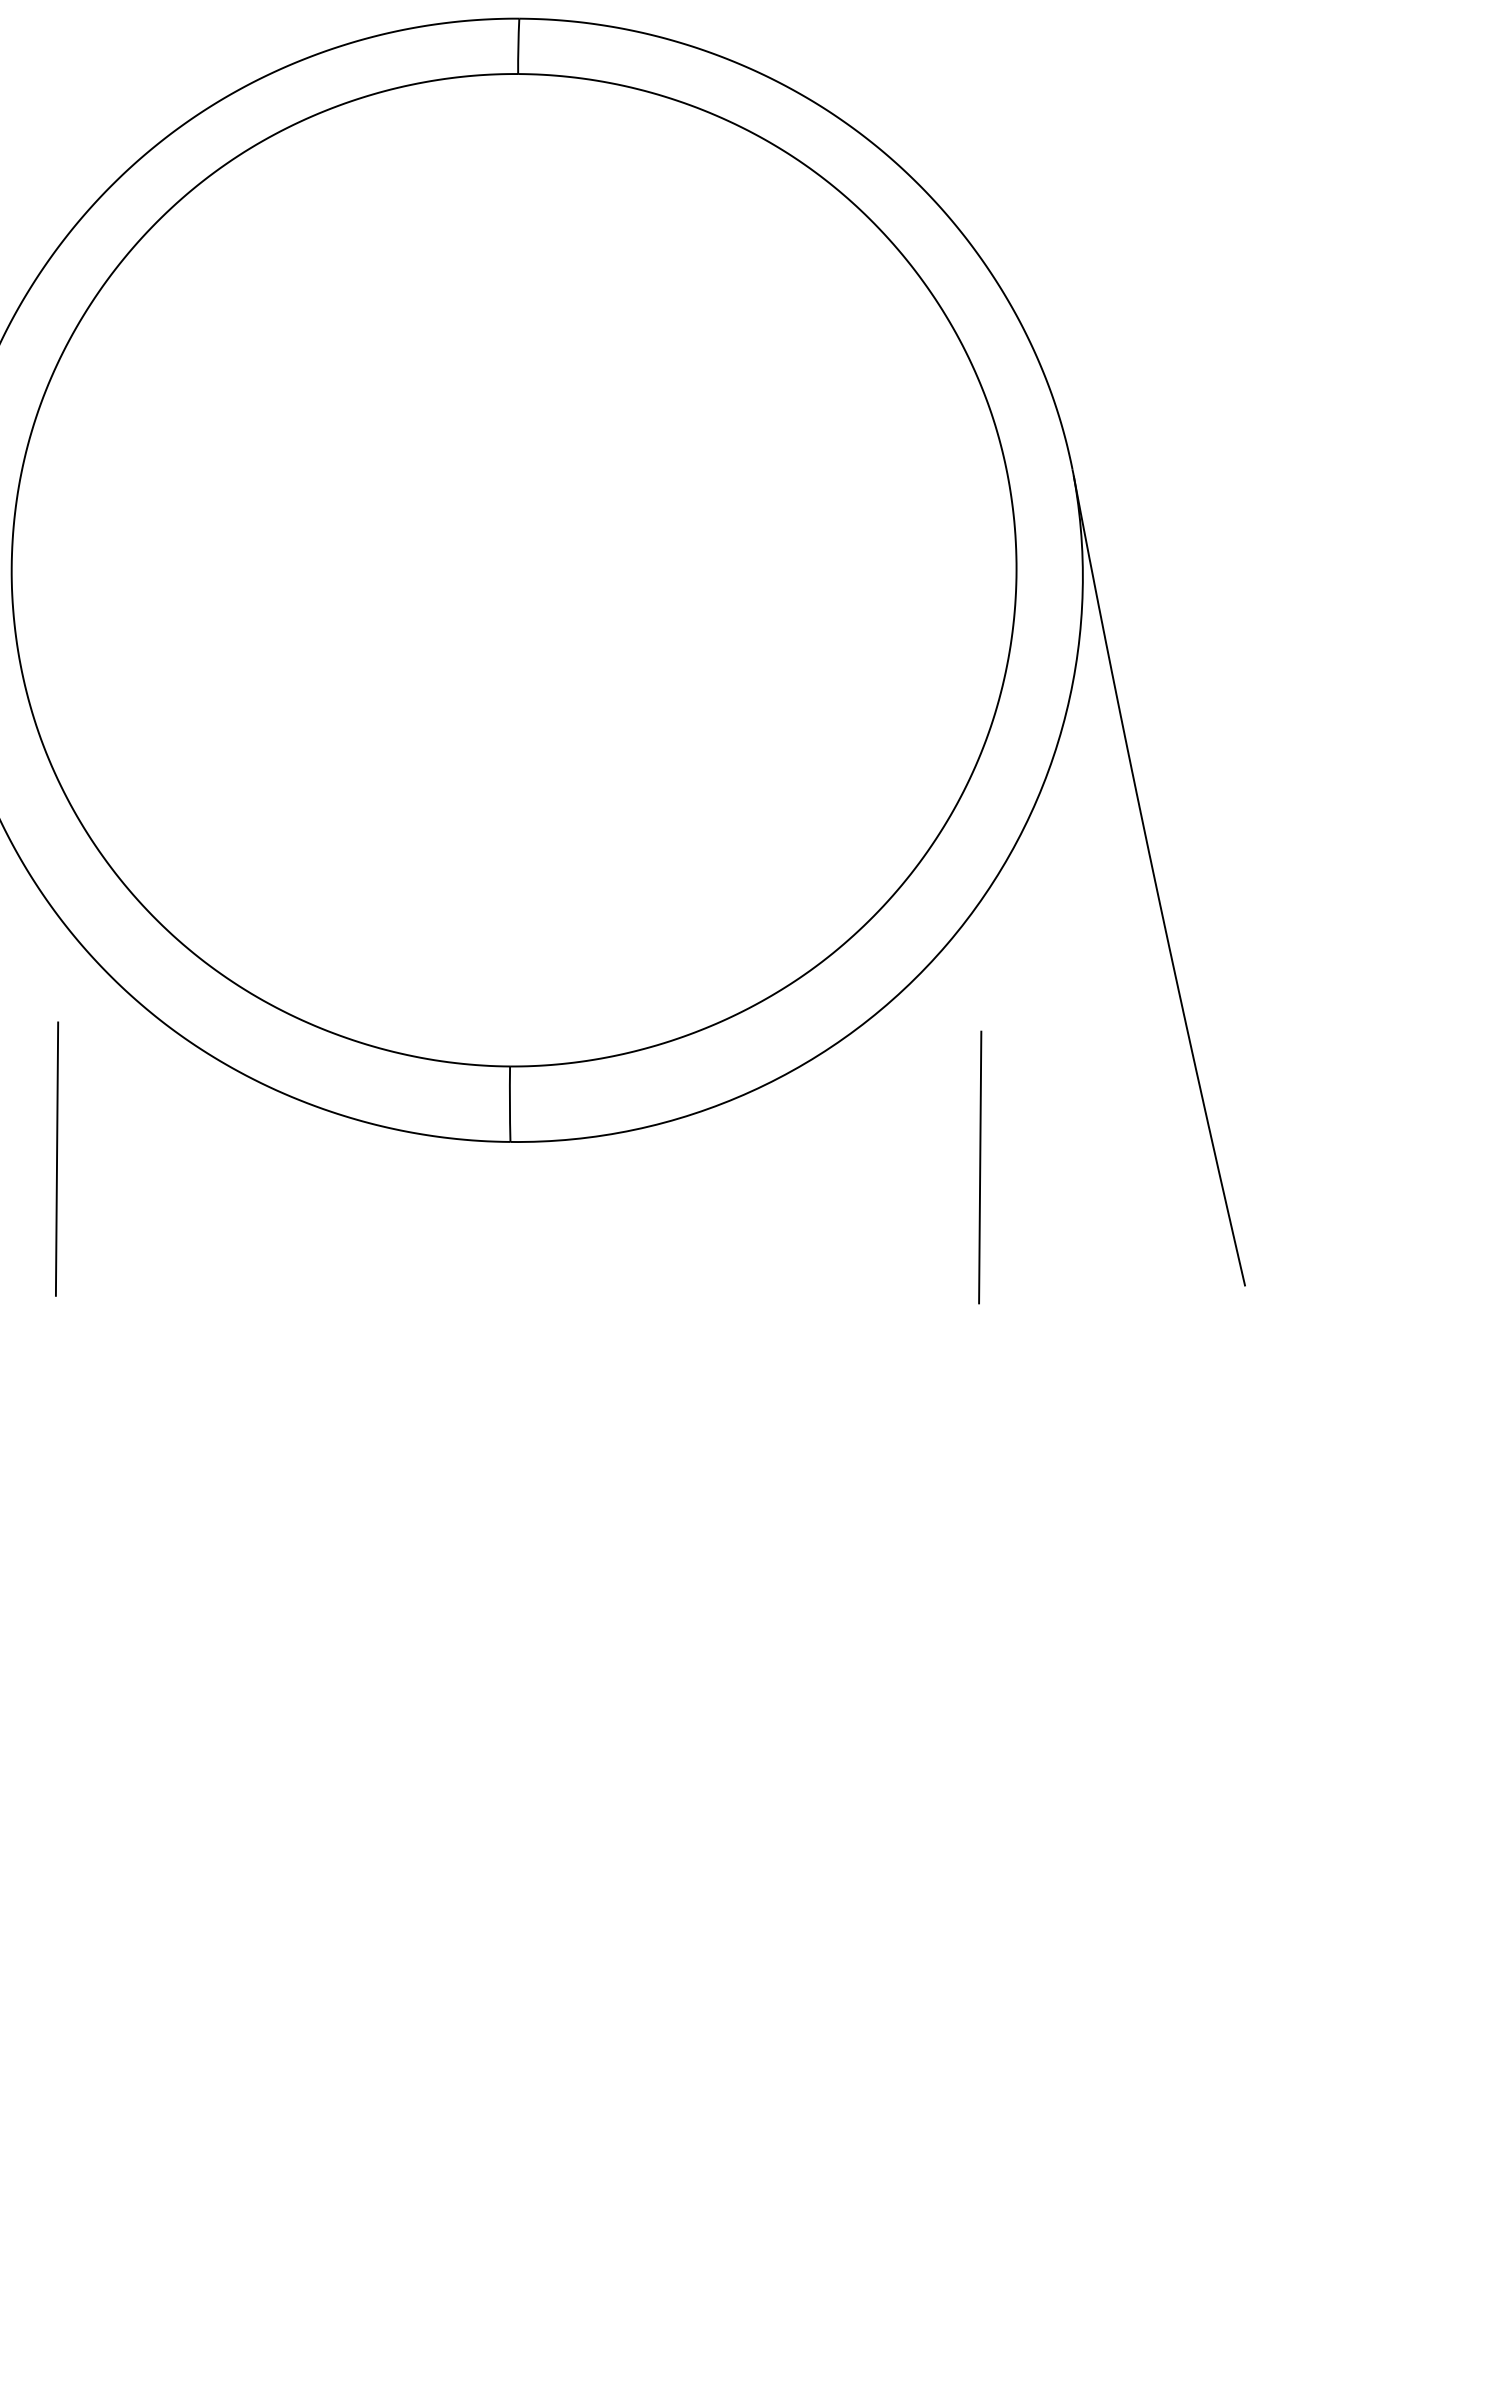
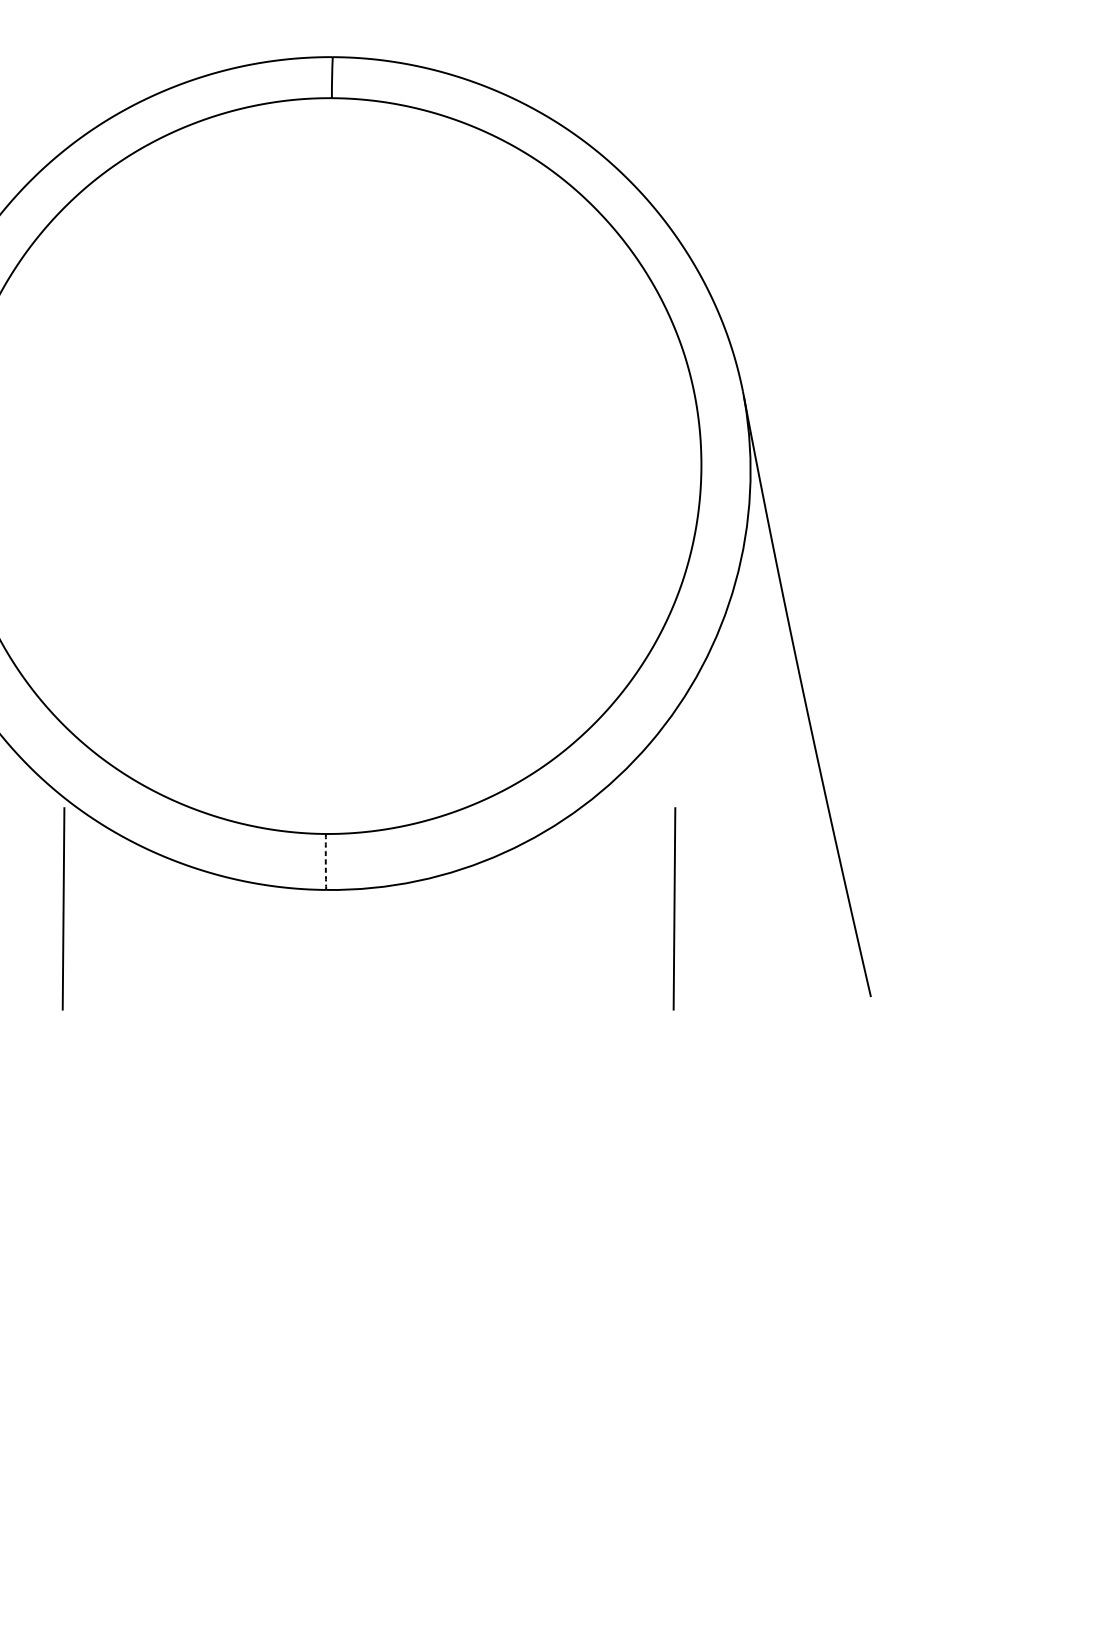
arc: (509, 1104) -> (325, 862), solid -> dashed
line: (156, 1167) -> (63, 908), added

